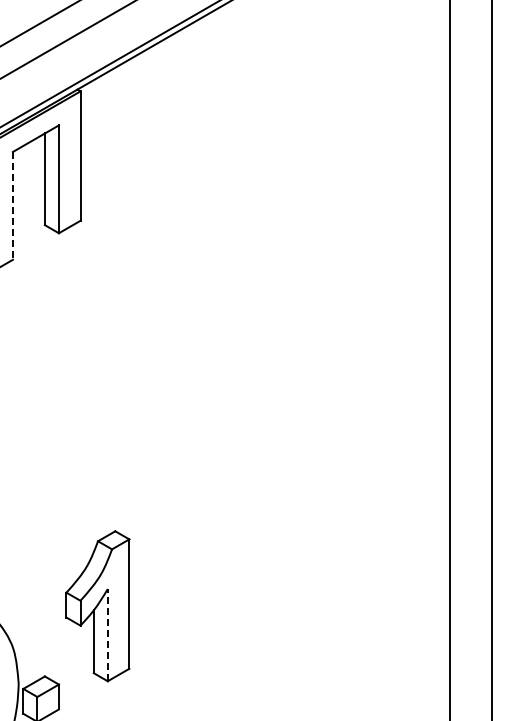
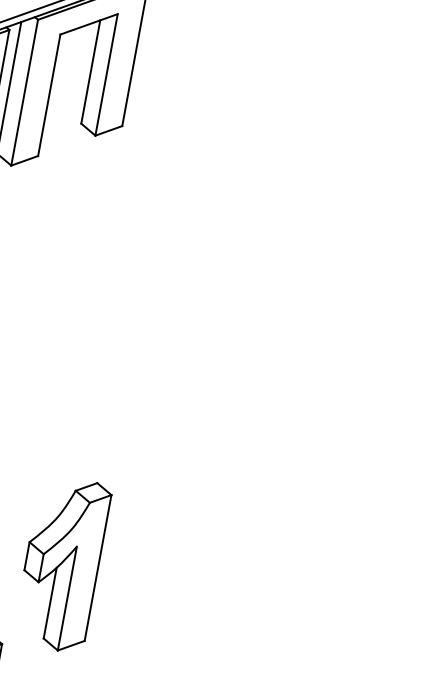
line: (12, 205) -> (48, 94), dashed -> solid
line: (107, 634) -> (67, 597), dashed -> solid

